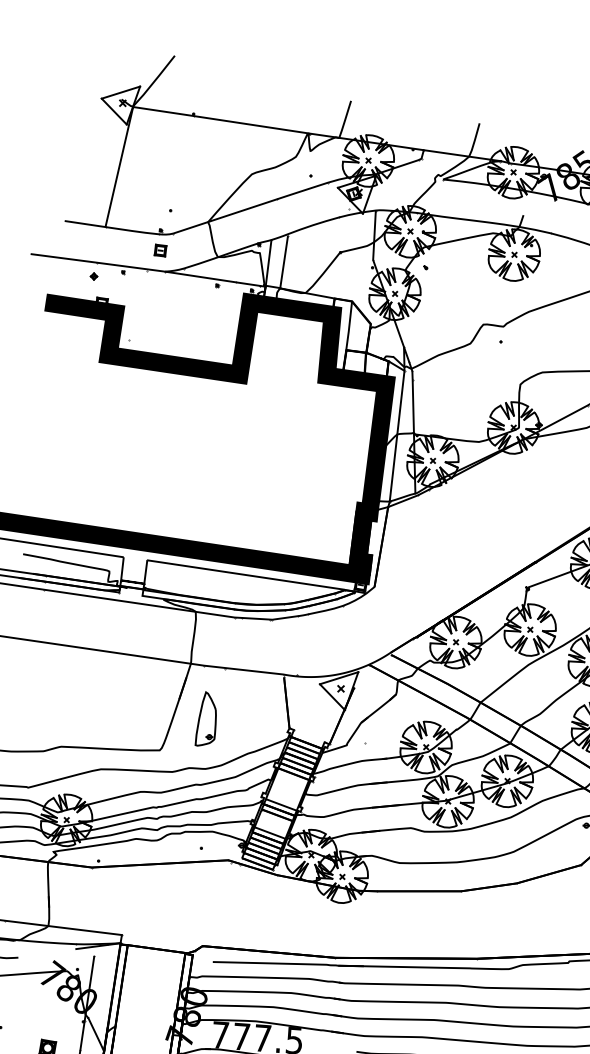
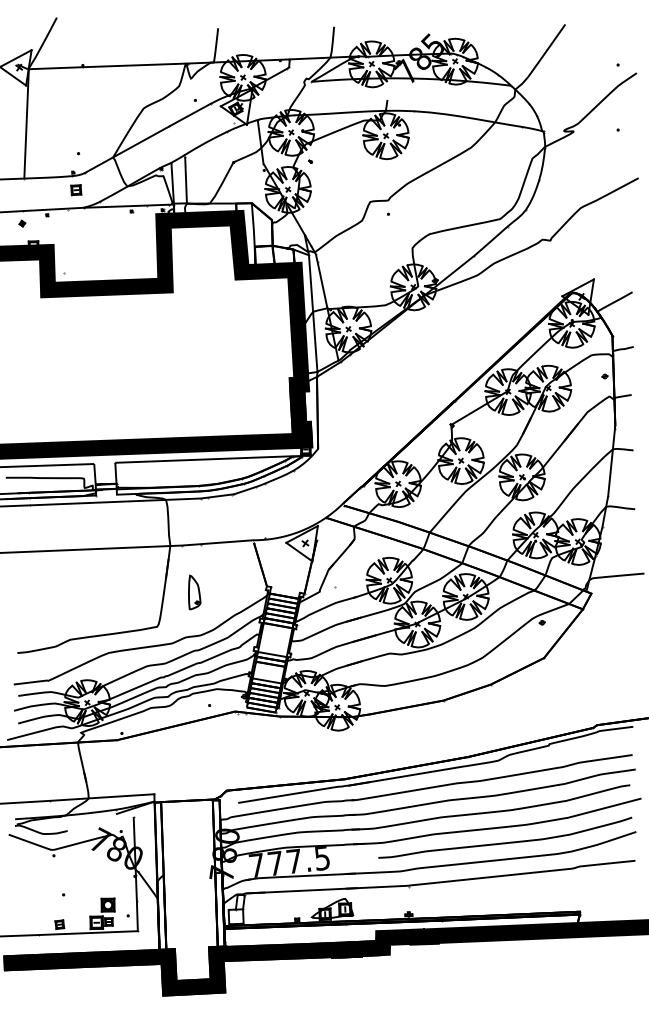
part: (208, 720) -> (194, 592), size x0.7

